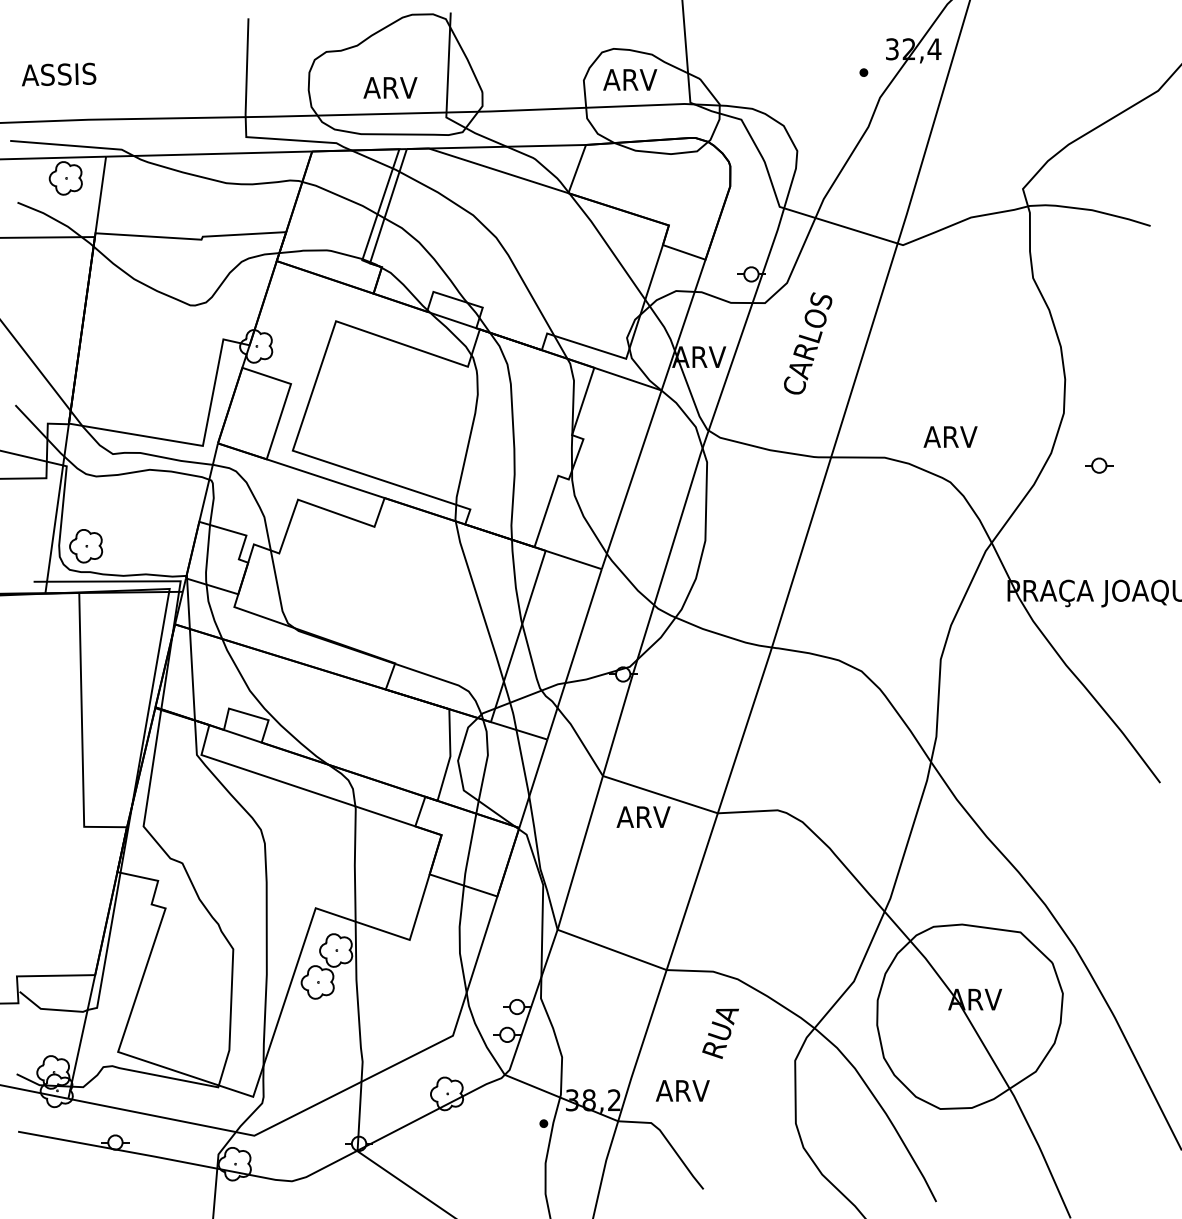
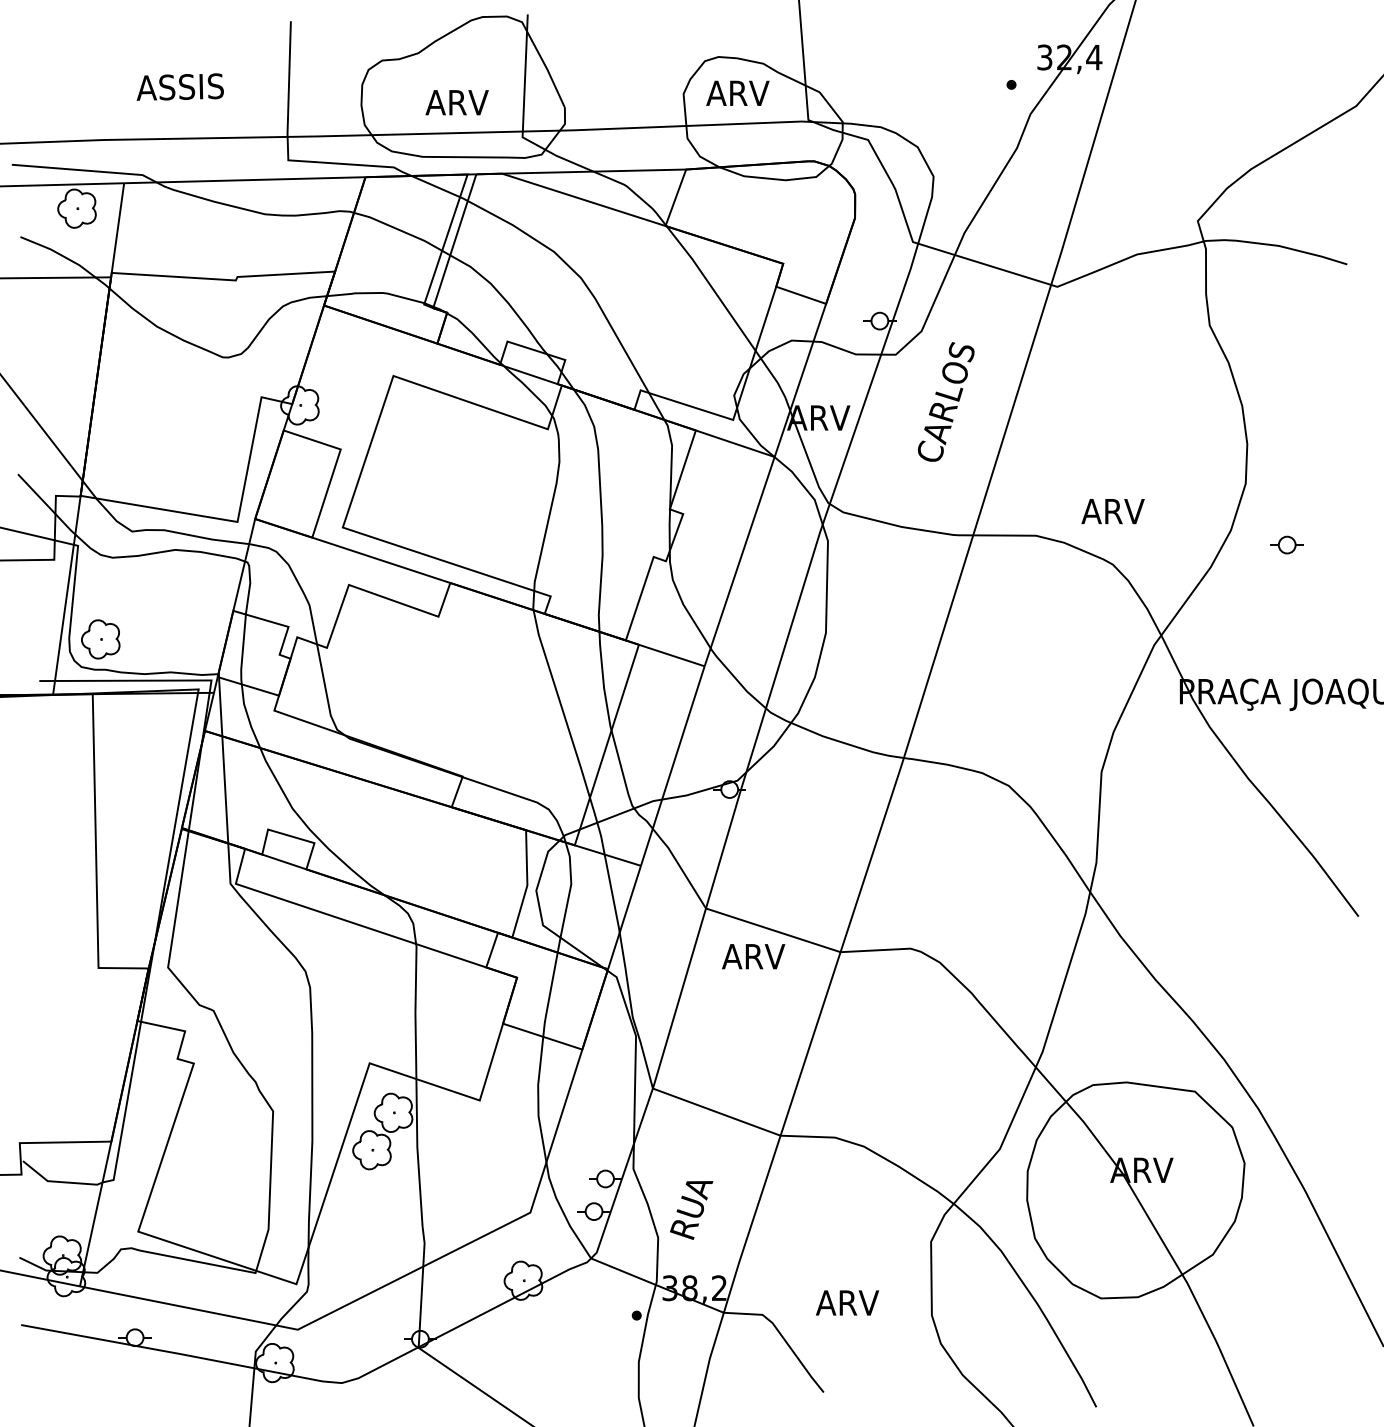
text: (59, 74) -> (180, 87), moved
text: (720, 1033) -> (691, 1210), moved
text: (682, 1090) -> (847, 1302), moved

